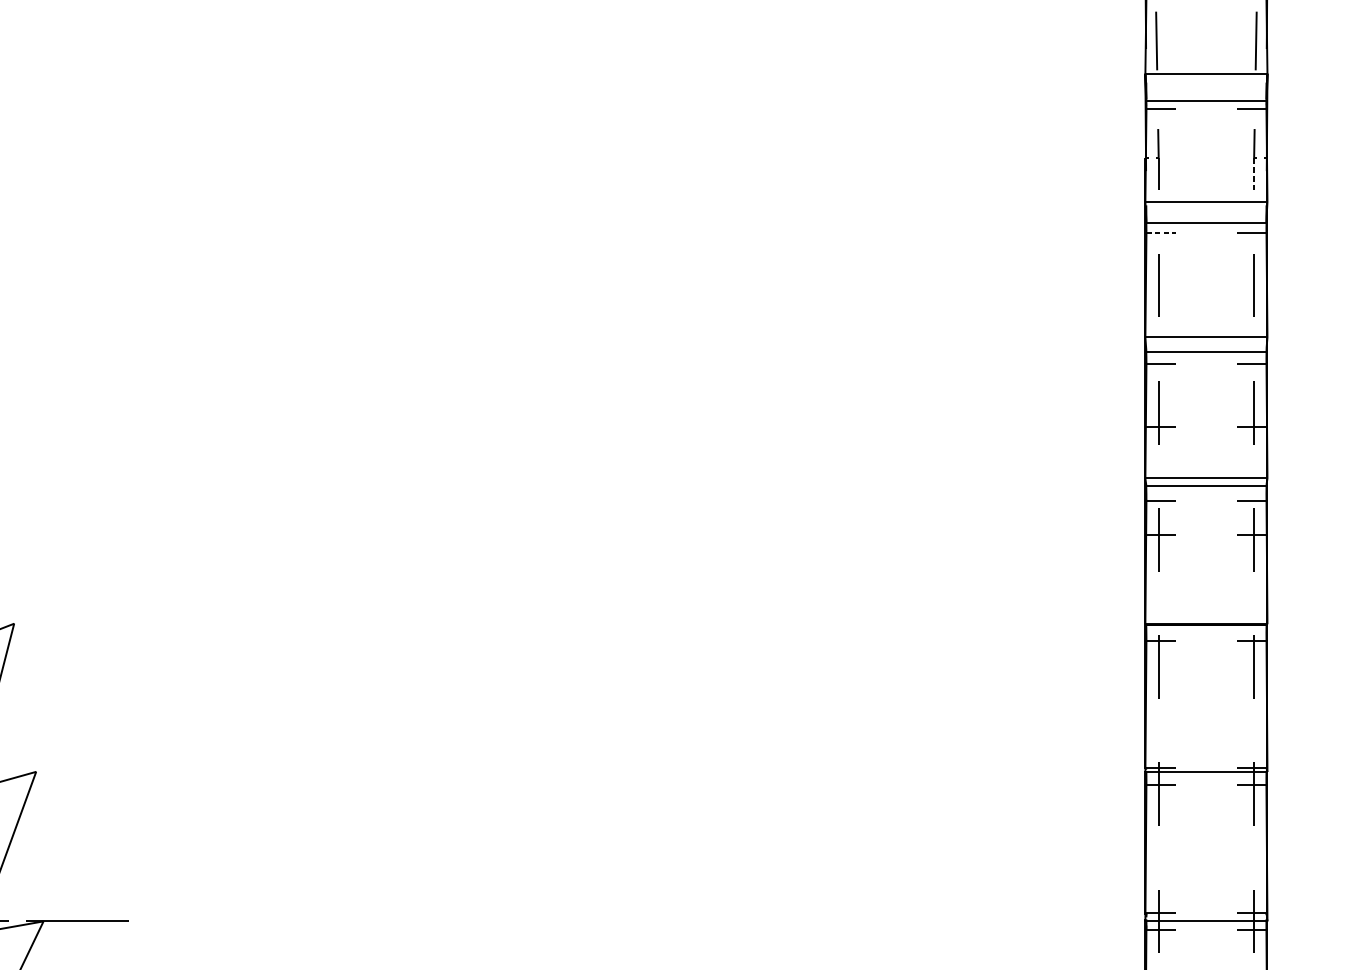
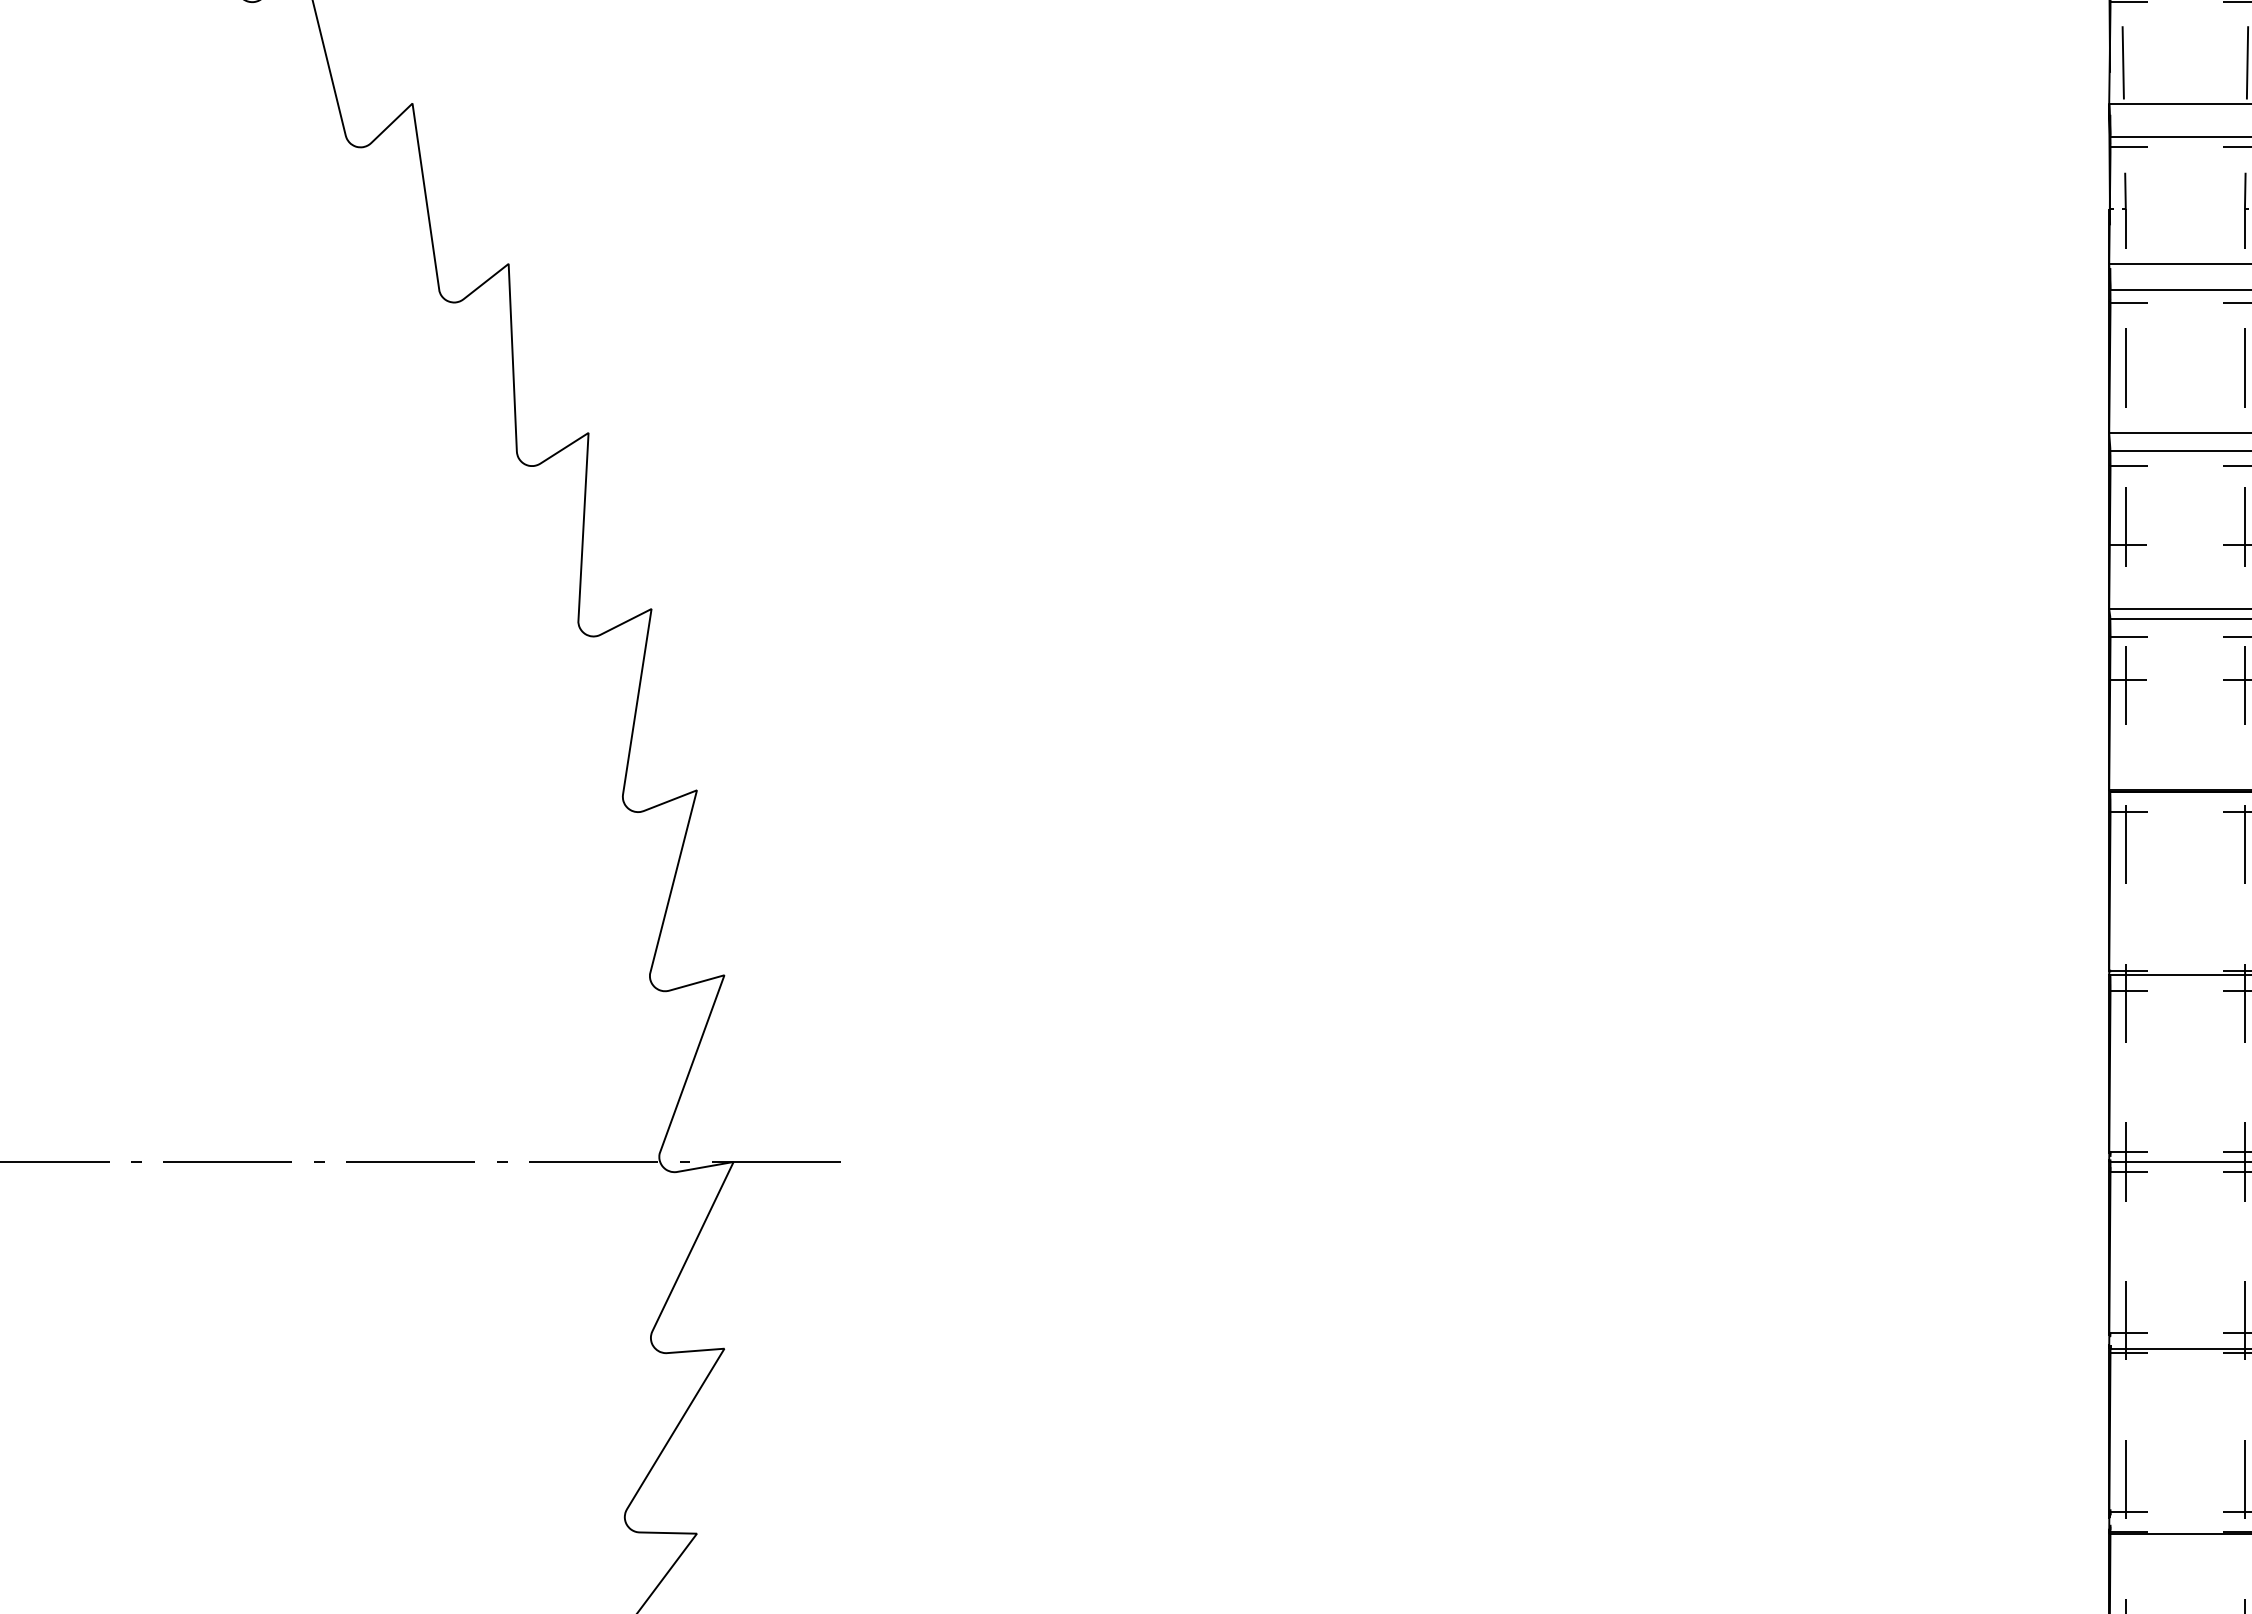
line: (1253, 174) -> (2244, 229), dashed -> solid
line: (1160, 232) -> (2128, 302), dashed -> solid

